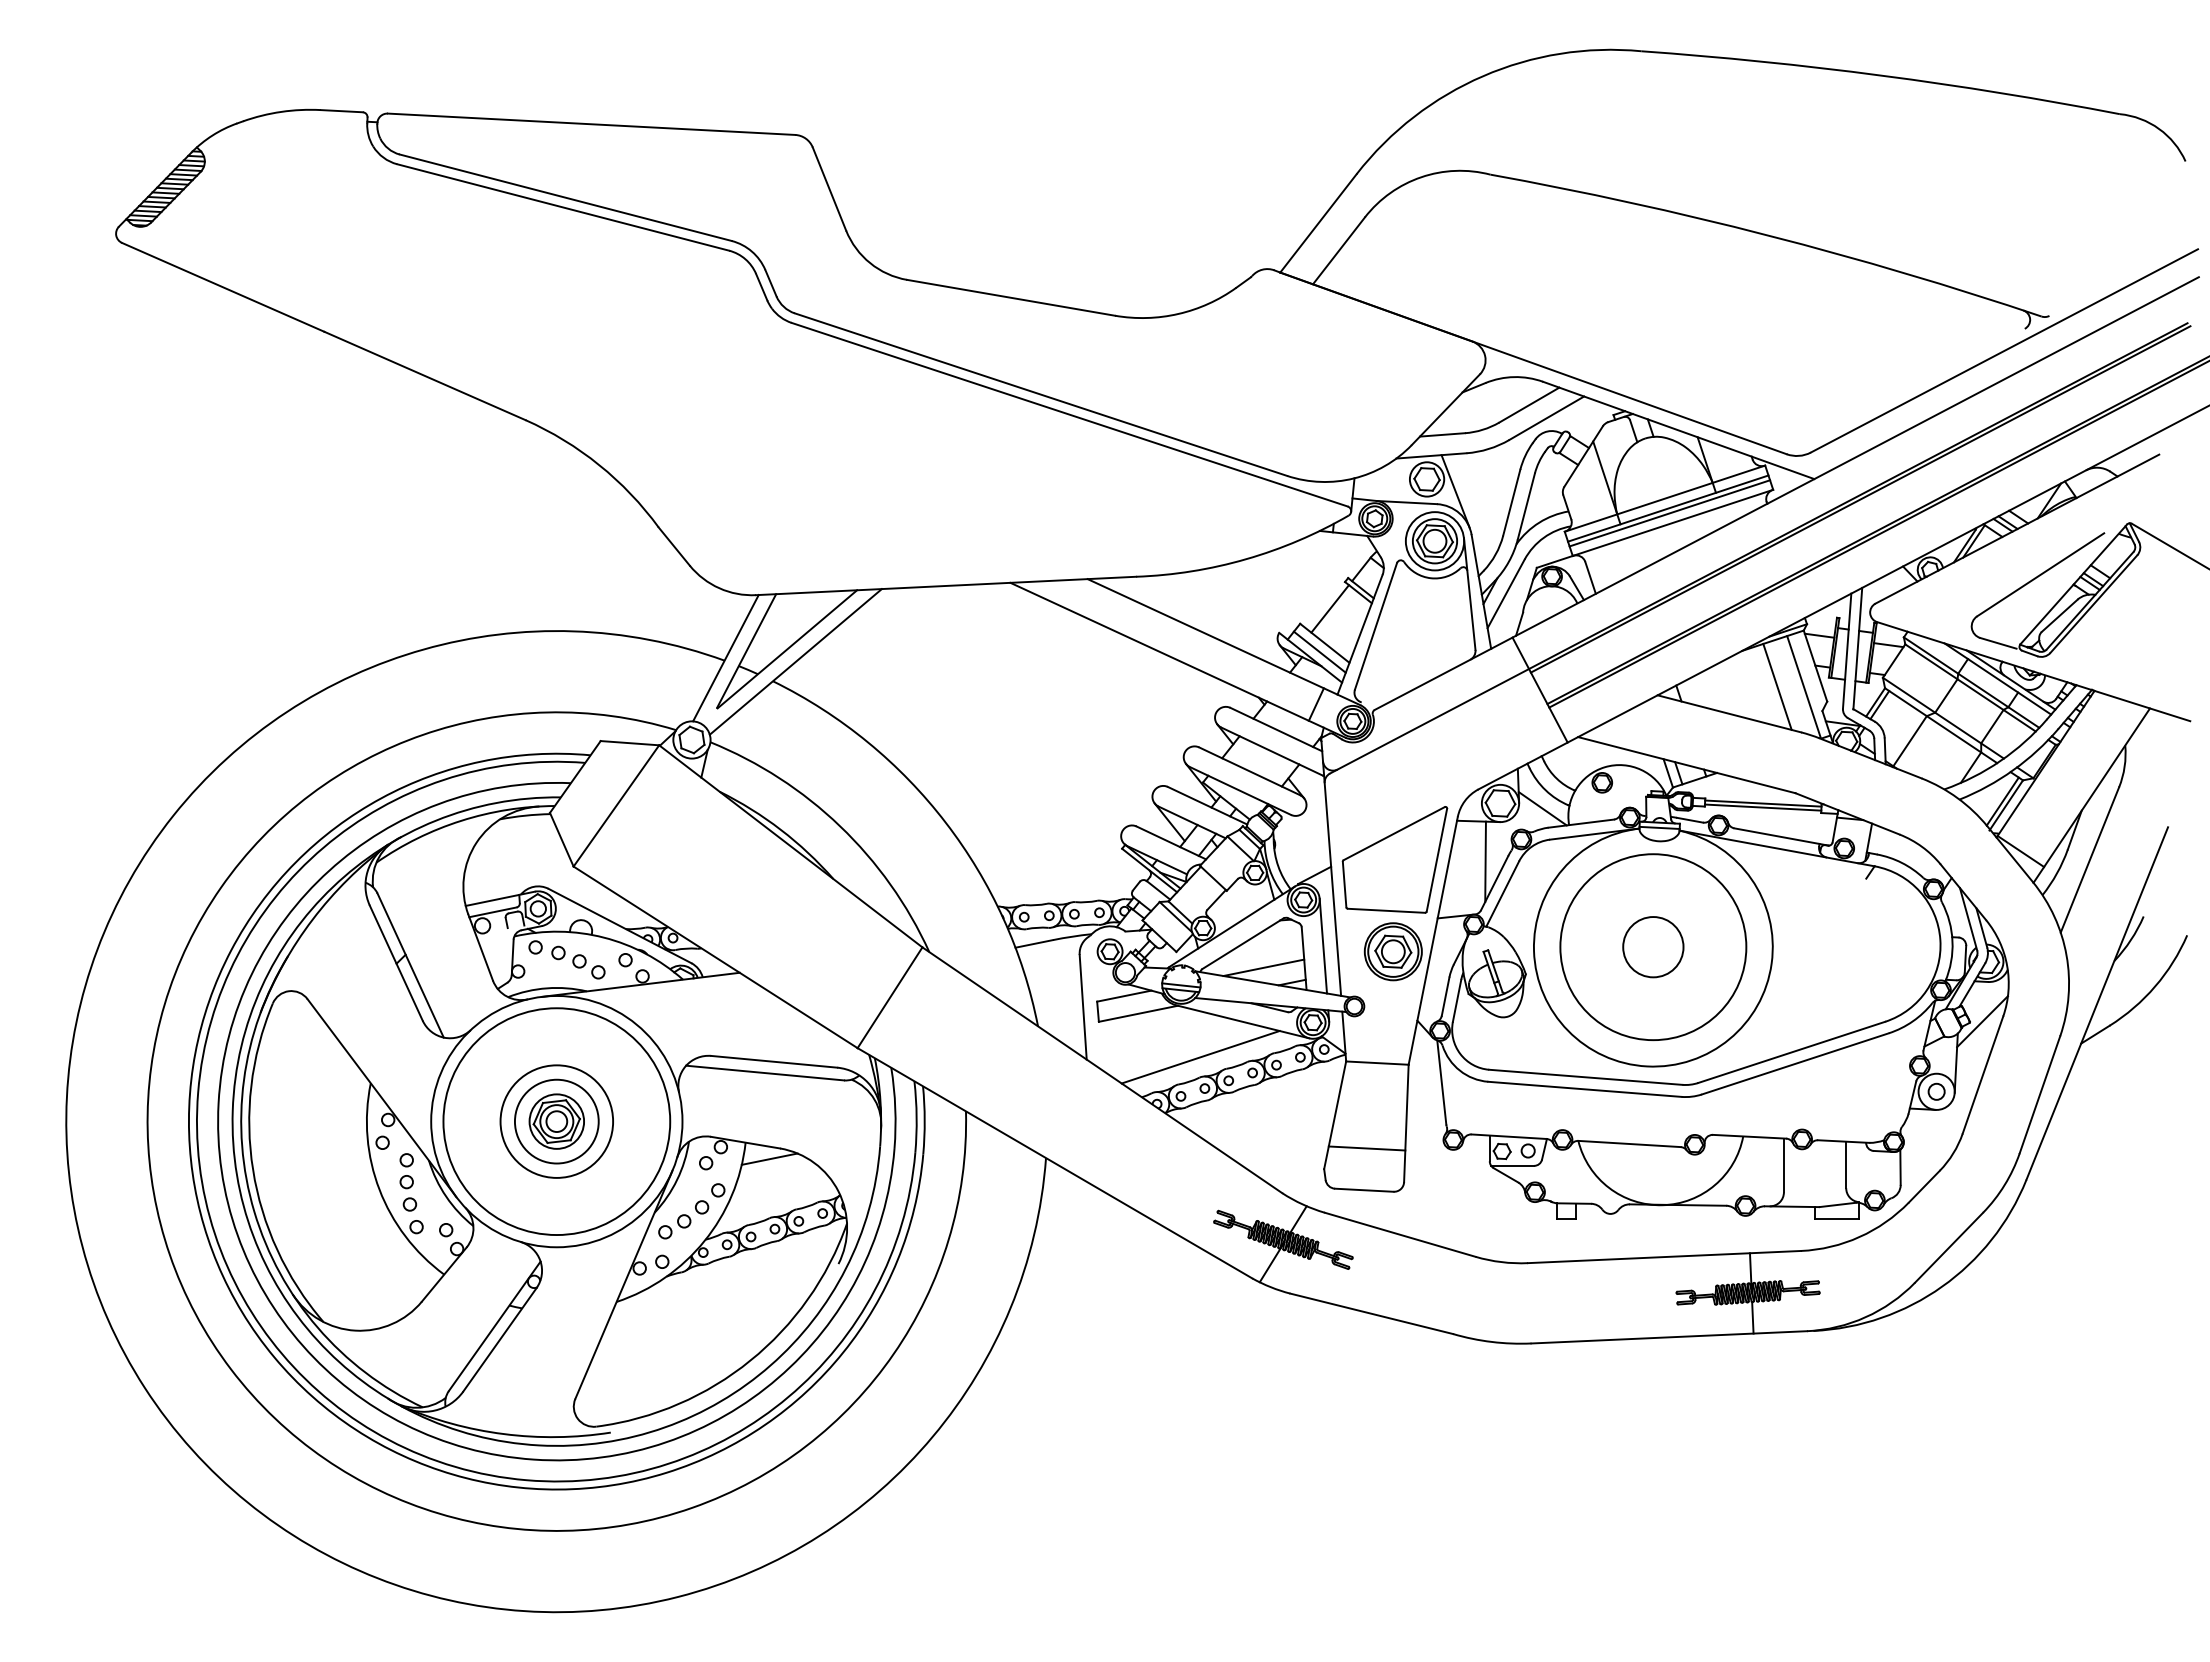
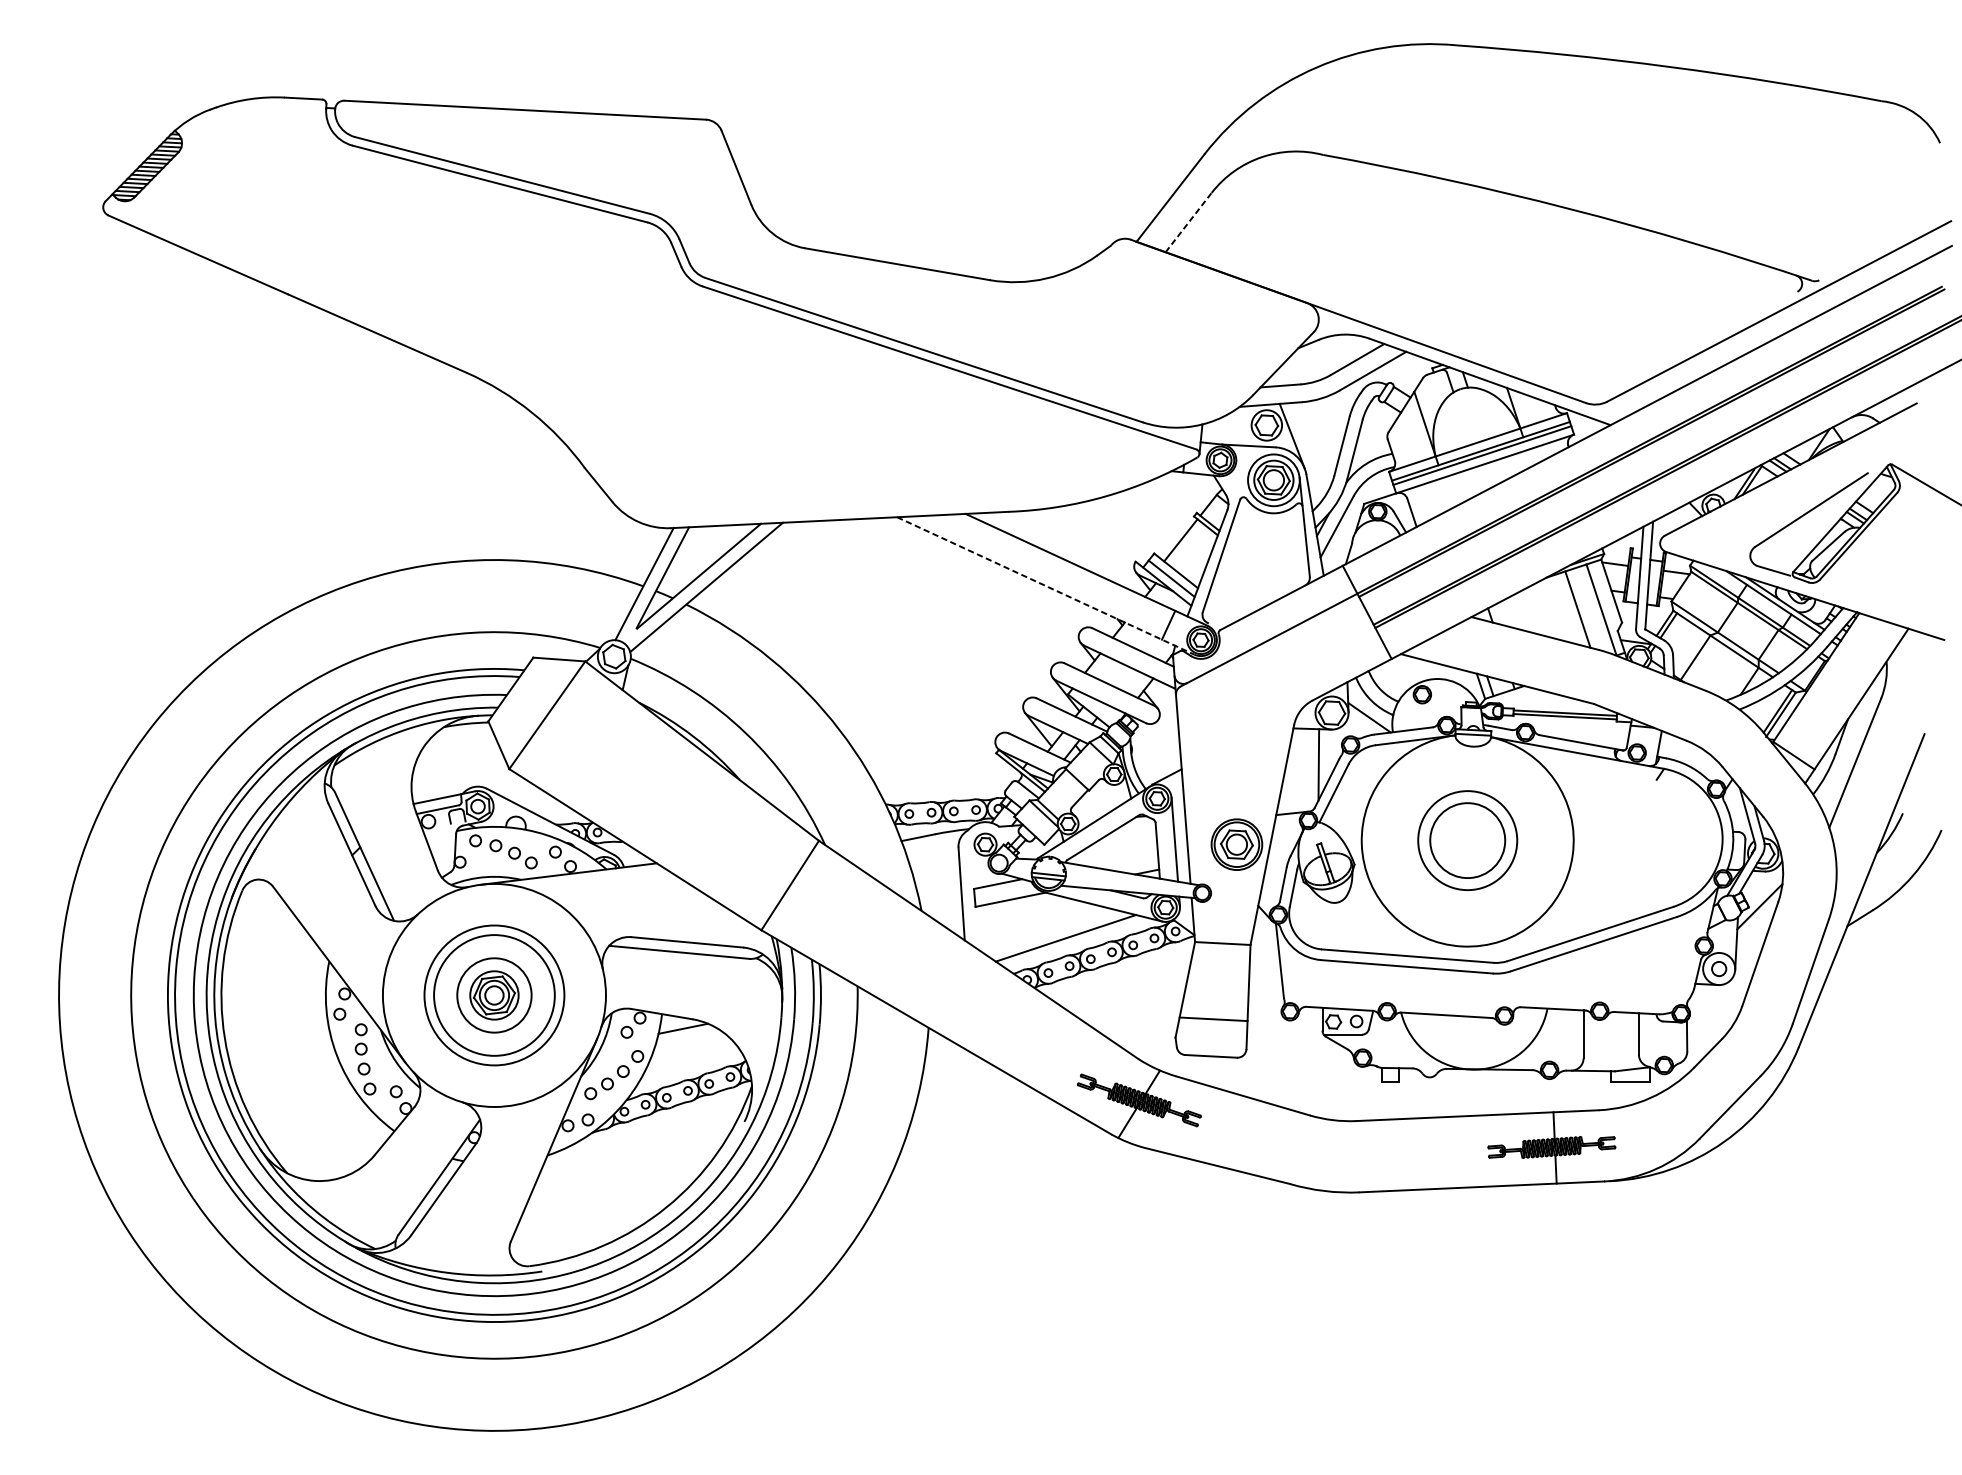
line: (1339, 250) -> (1189, 222), solid -> dashed
line: (1178, 660) -> (1046, 586), solid -> dashed
part: (1394, 859) -> (1237, 762), removed
circle: (1653, 947) -> (1467, 840), size x0.6
circle: (1653, 947) -> (1467, 840), size x1.4
line: (1263, 967) -> (1121, 858), removed
circle: (556, 1121) -> (494, 995), size x0.6
circle: (556, 1121) -> (494, 995), size x1.4

